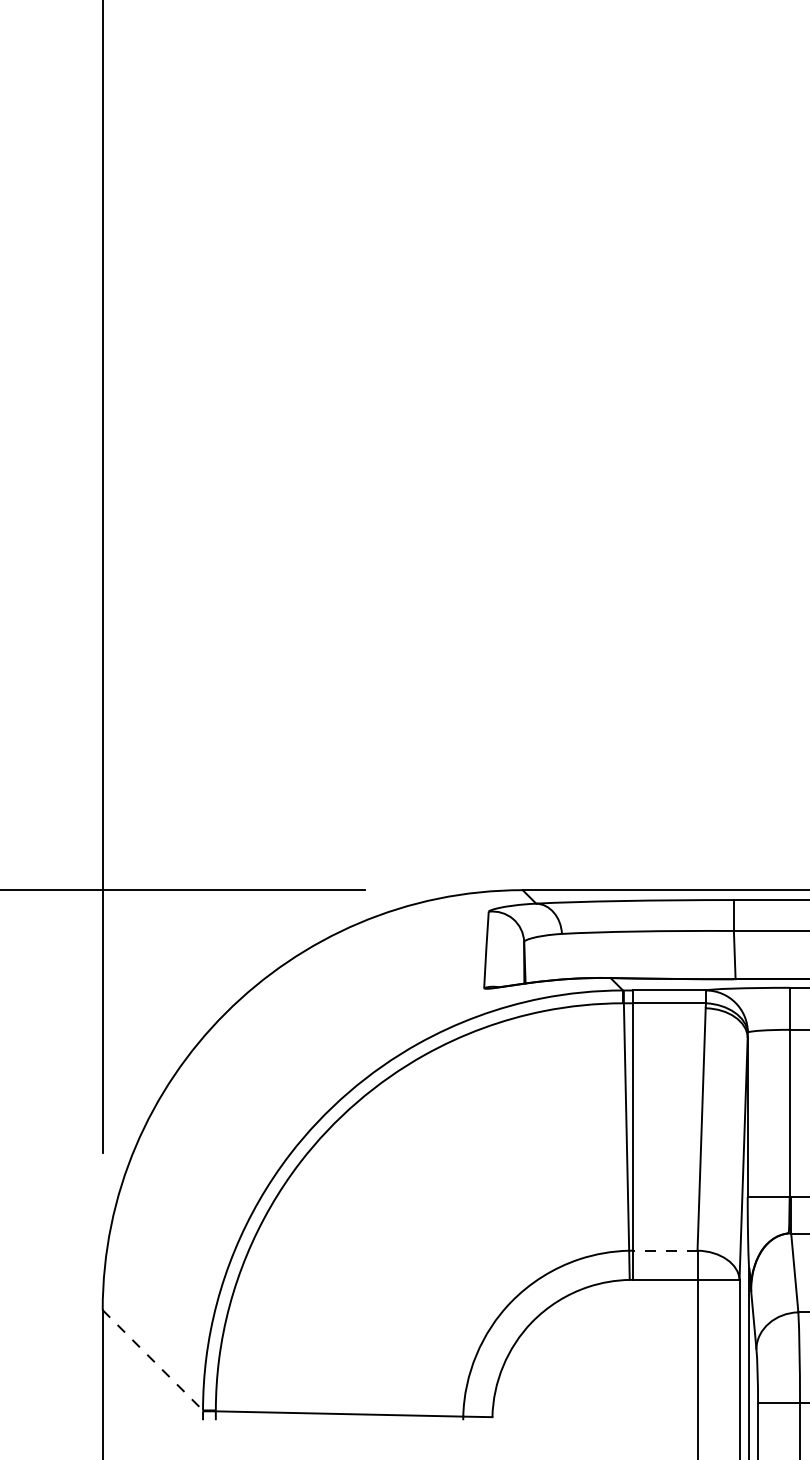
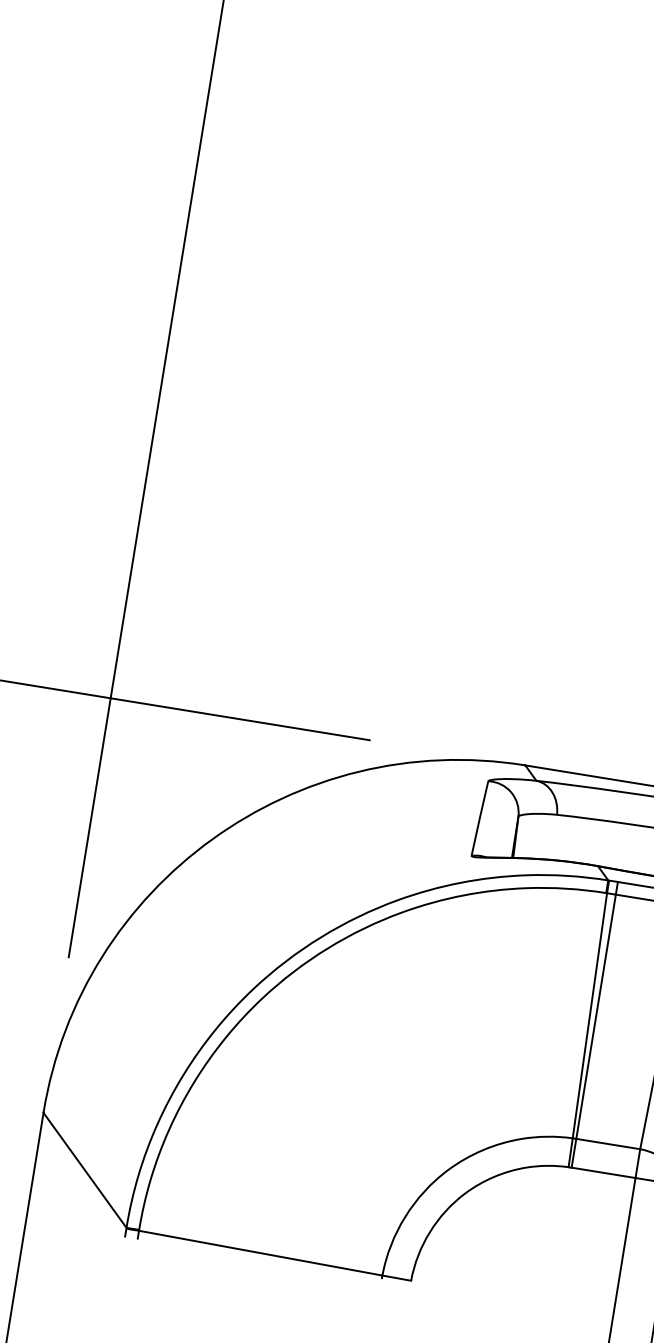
line: (664, 1250) -> (607, 1143), dashed -> solid
line: (152, 1360) -> (84, 1170), dashed -> solid

